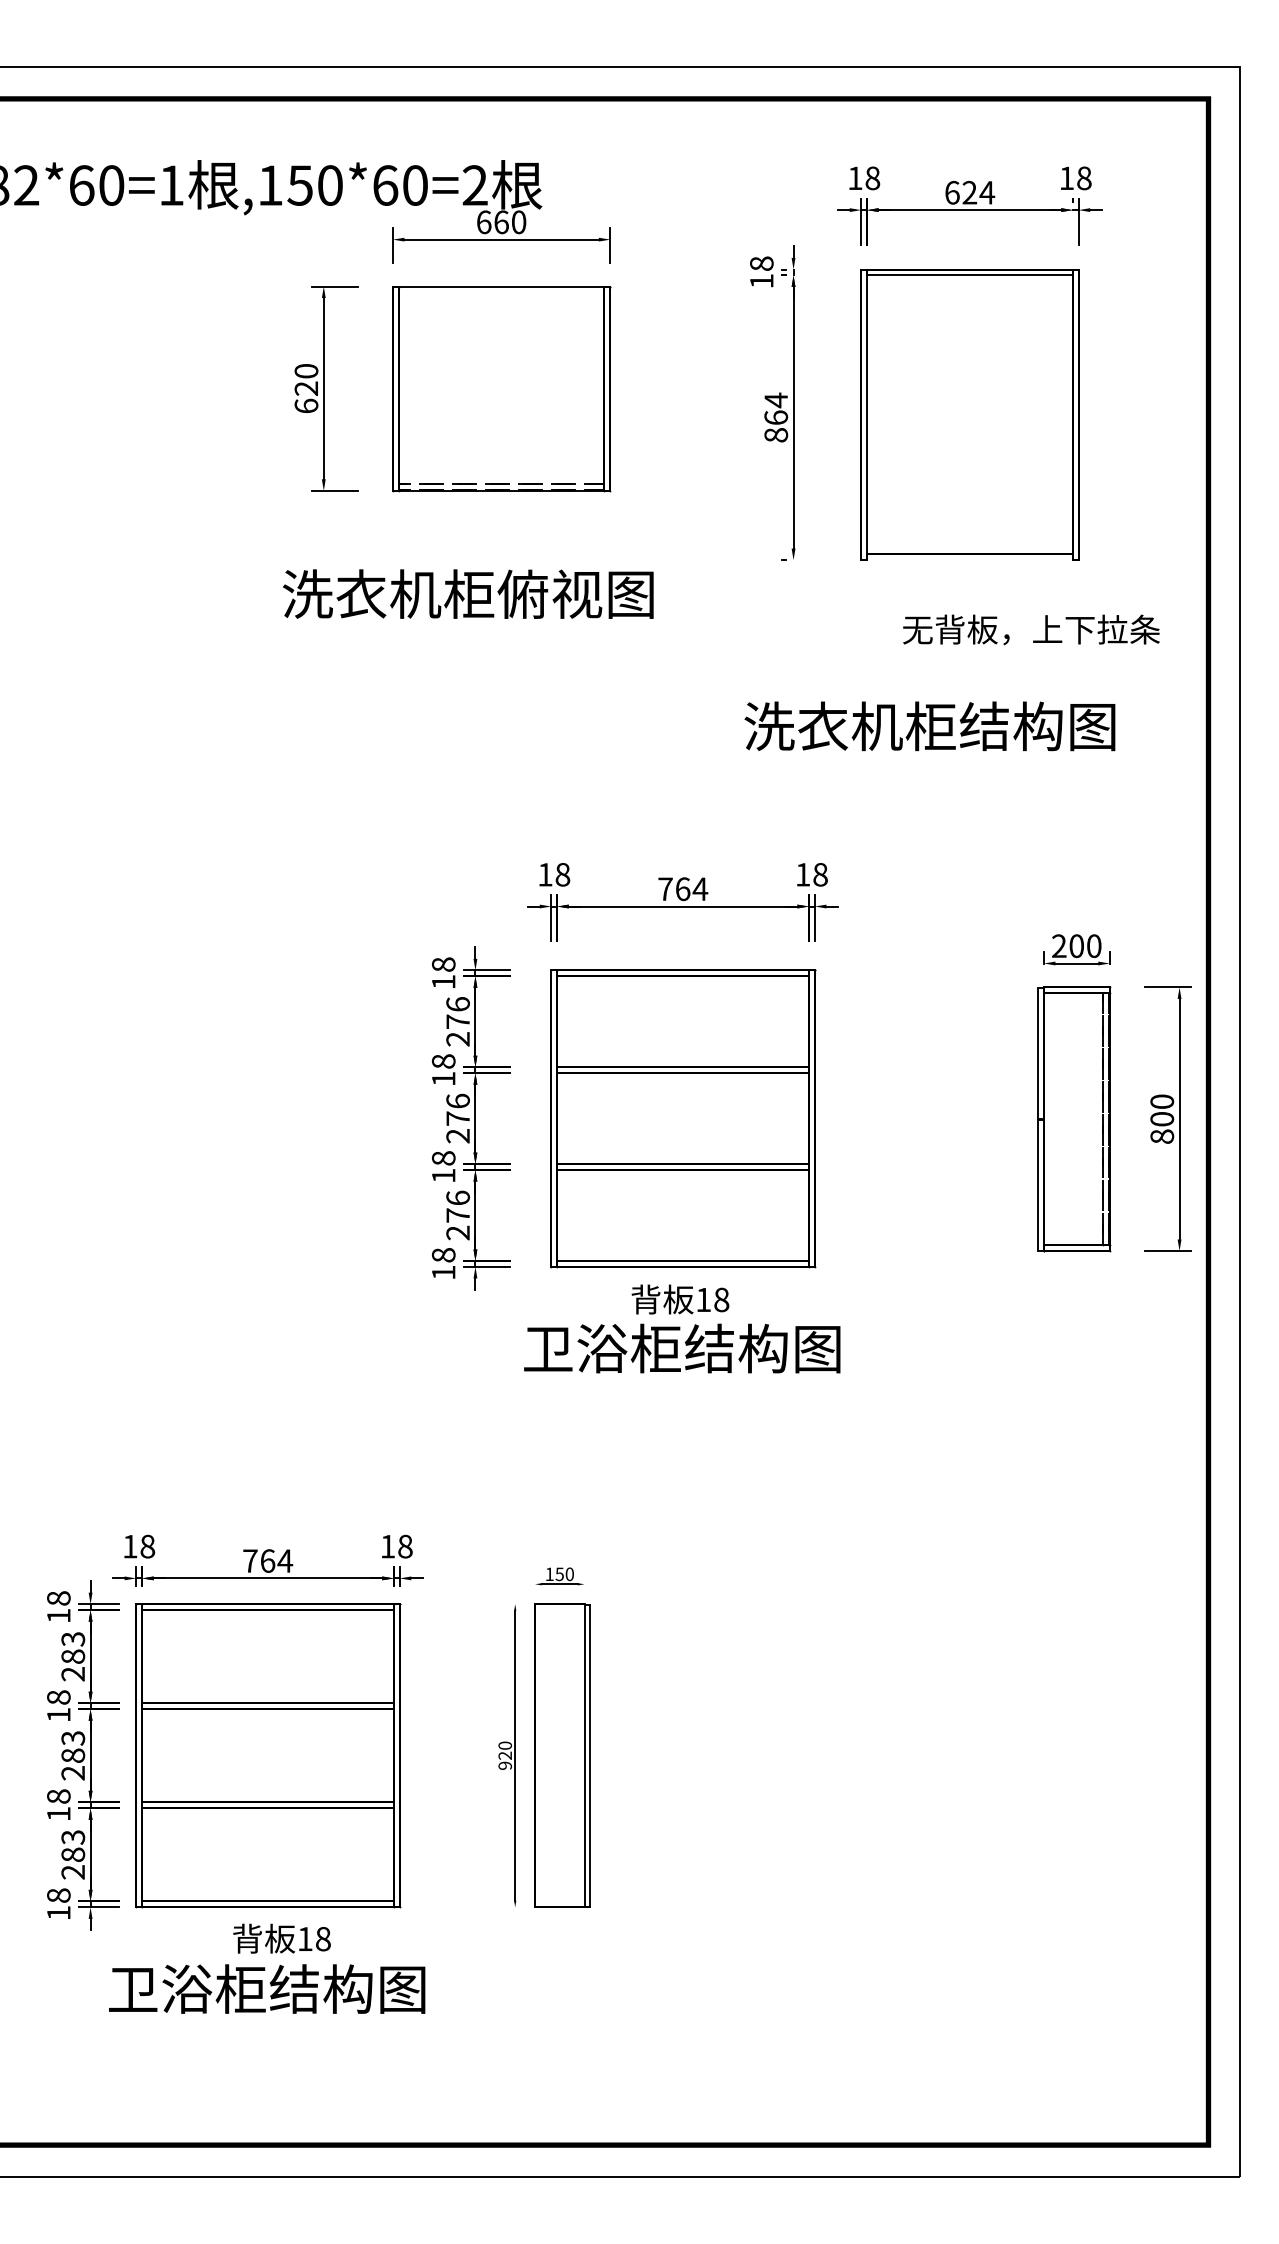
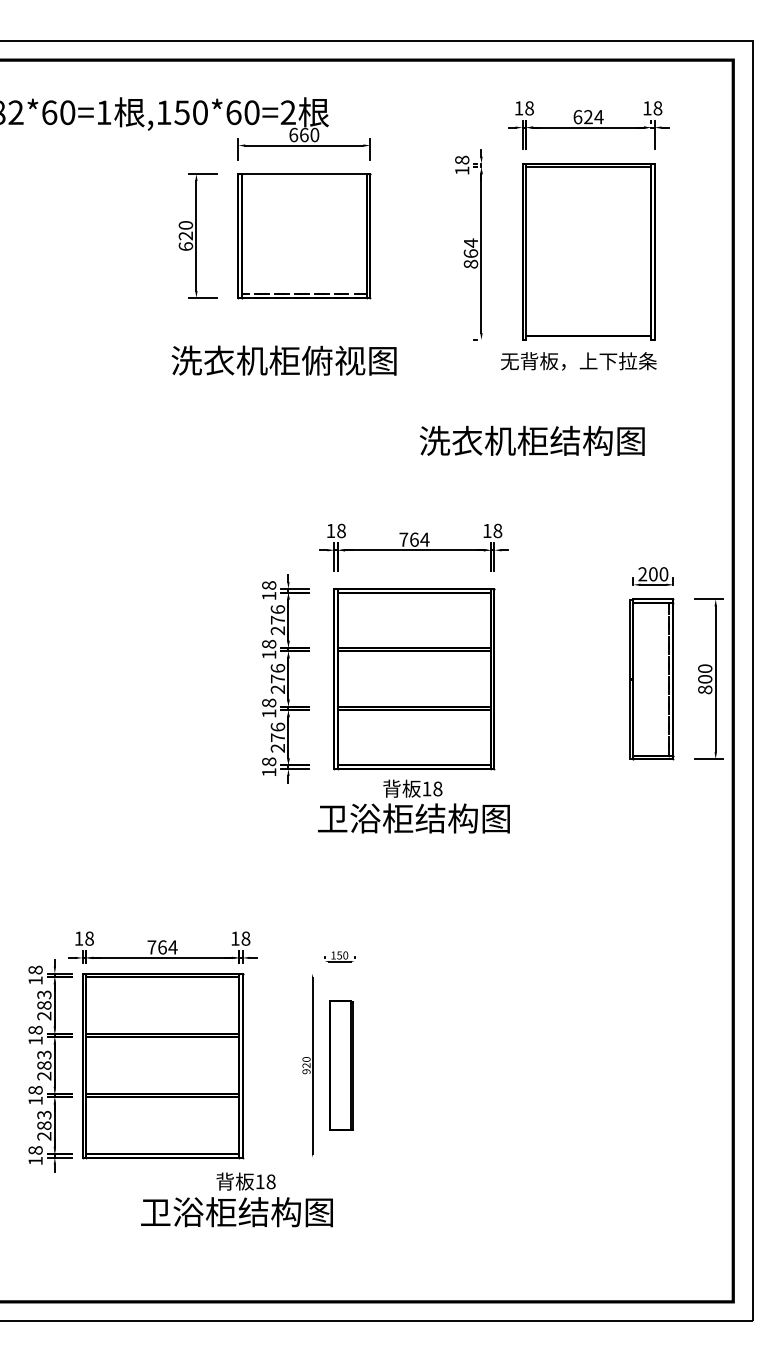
text: (1030, 630) -> (578, 361), moved
text: (928, 725) -> (531, 440), moved
part: (562, 1755) -> (341, 1065), size x0.7
text: (266, 1968) -> (236, 1199), moved

